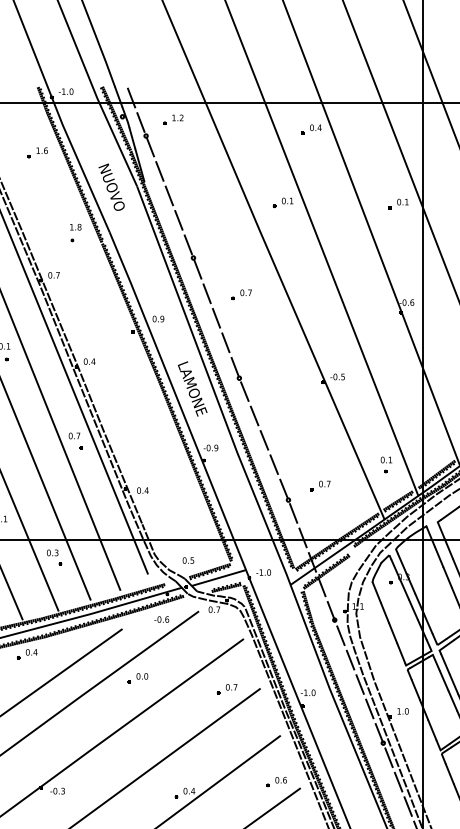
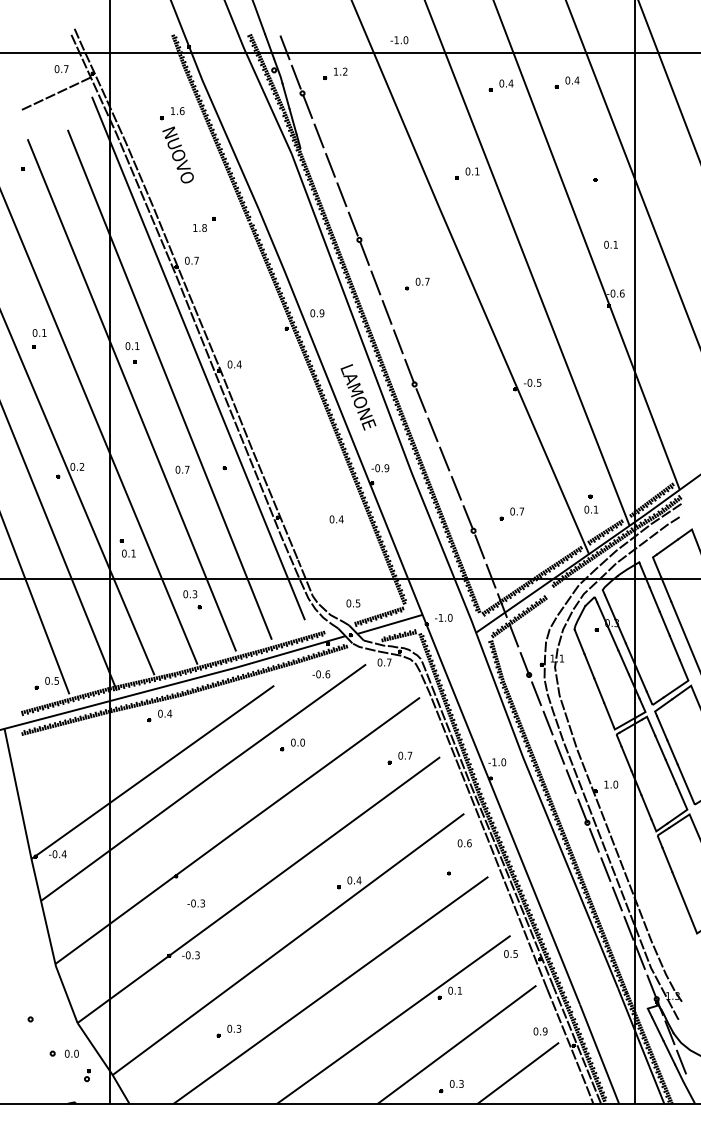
text: (66, 91) -> (399, 40), moved
part: (365, 126) -> (566, 82), added
text: (111, 186) -> (177, 154), moved
text: (402, 201) -> (610, 244), moved
text: (75, 226) -> (199, 227), moved
text: (74, 435) -> (182, 469), moved
text: (386, 459) -> (591, 509), moved
text: (142, 490) -> (336, 519), moved
text: (280, 780) -> (464, 843), moved
text: (57, 791) -> (195, 903), moved

